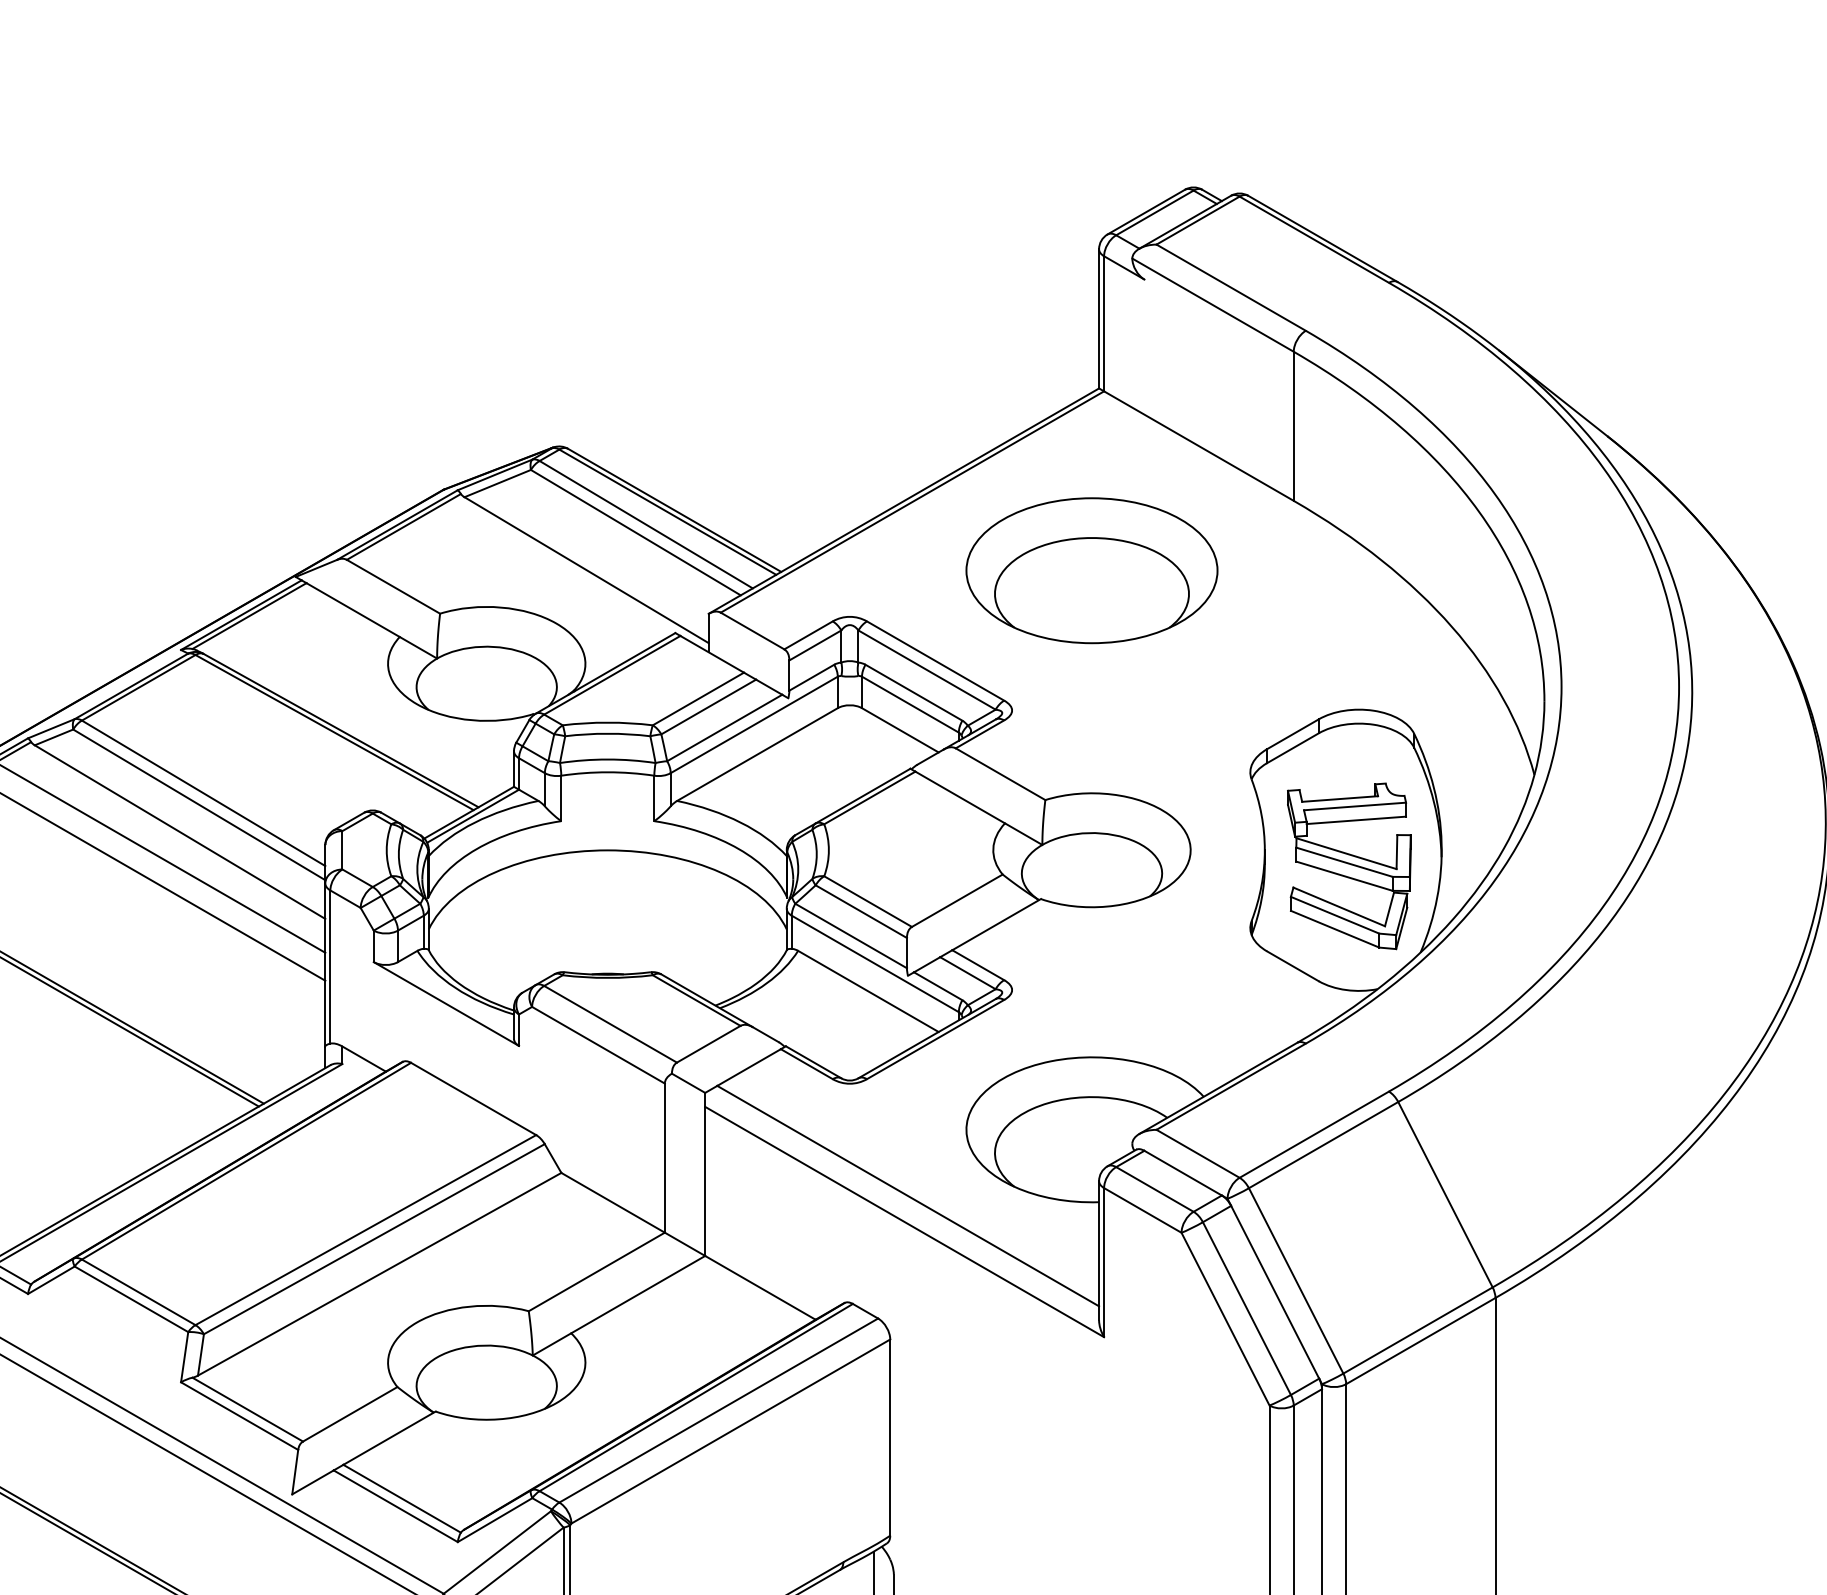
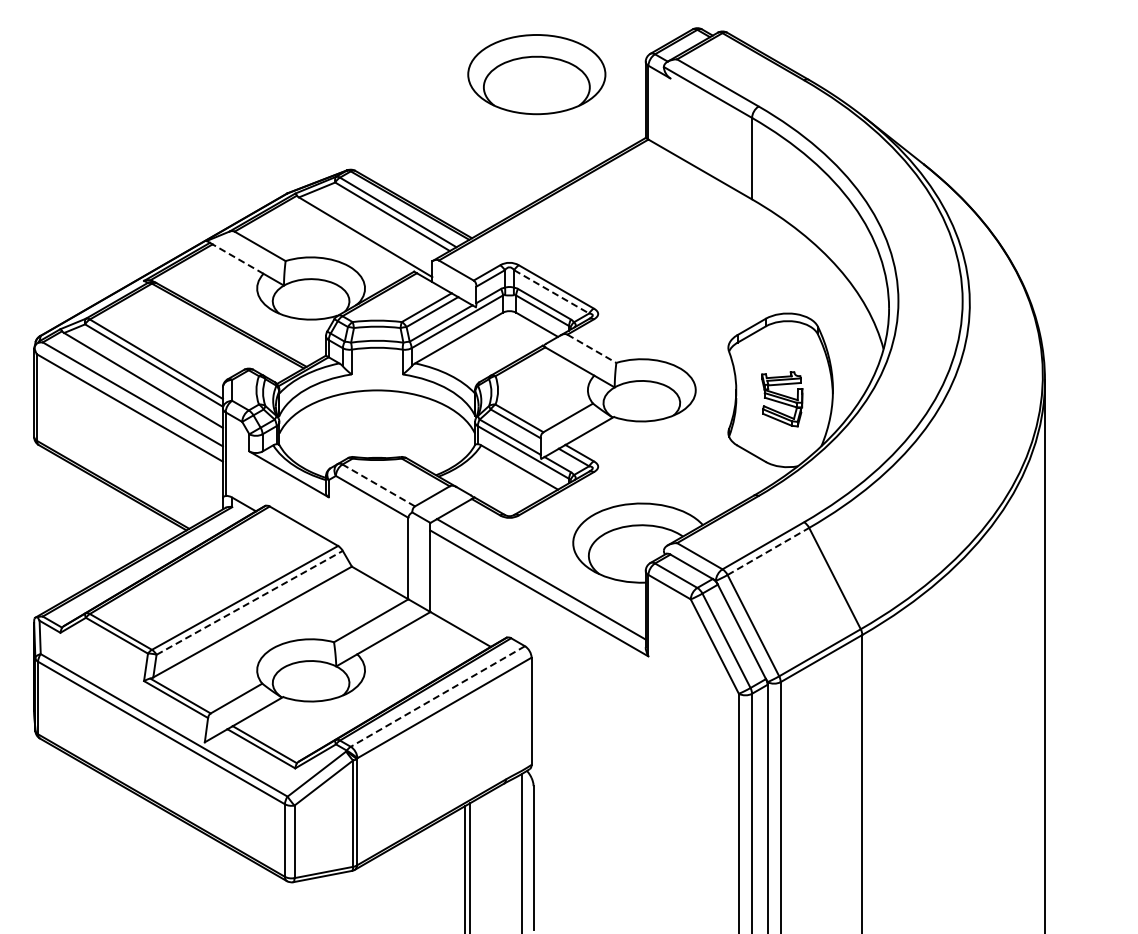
part: (1091, 570) -> (536, 74), moved
line: (352, 608) -> (237, 258), solid -> dashed
line: (928, 671) -> (552, 292), solid -> dashed
line: (1001, 775) -> (592, 349), solid -> dashed
part: (1347, 867) -> (781, 399), size x0.6
line: (610, 1024) -> (378, 485), solid -> dashed
line: (1323, 1145) -> (768, 551), solid -> dashed
line: (373, 1238) -> (249, 602), solid -> dashed
line: (718, 1410) -> (437, 696), solid -> dashed

